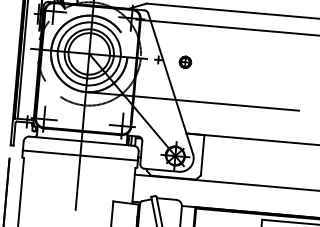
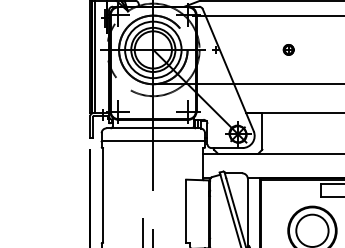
part: (185, 61) -> (288, 49), moved

